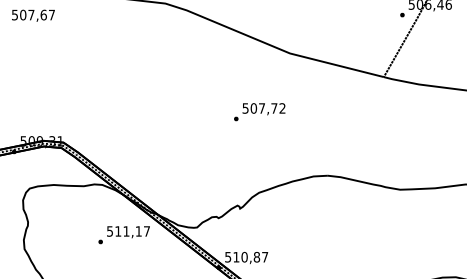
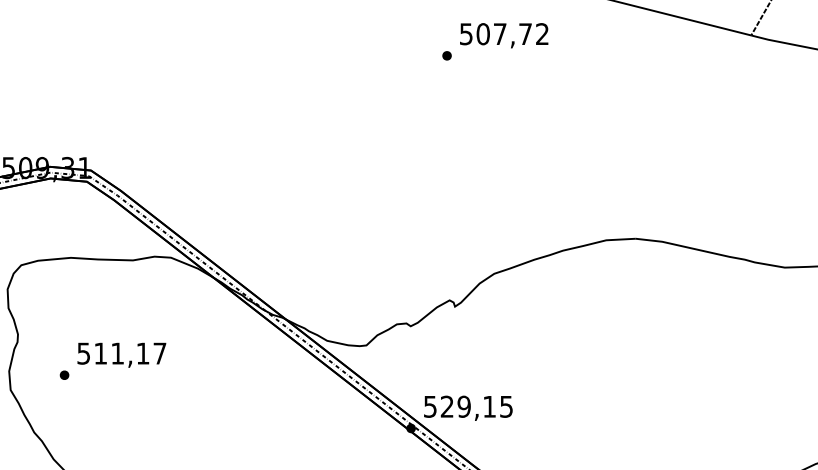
text: (259, 112) -> (494, 42), moved
text: (123, 235) -> (111, 361), moved
text: (250, 256) -> (476, 405), 510,87 -> 529,15

